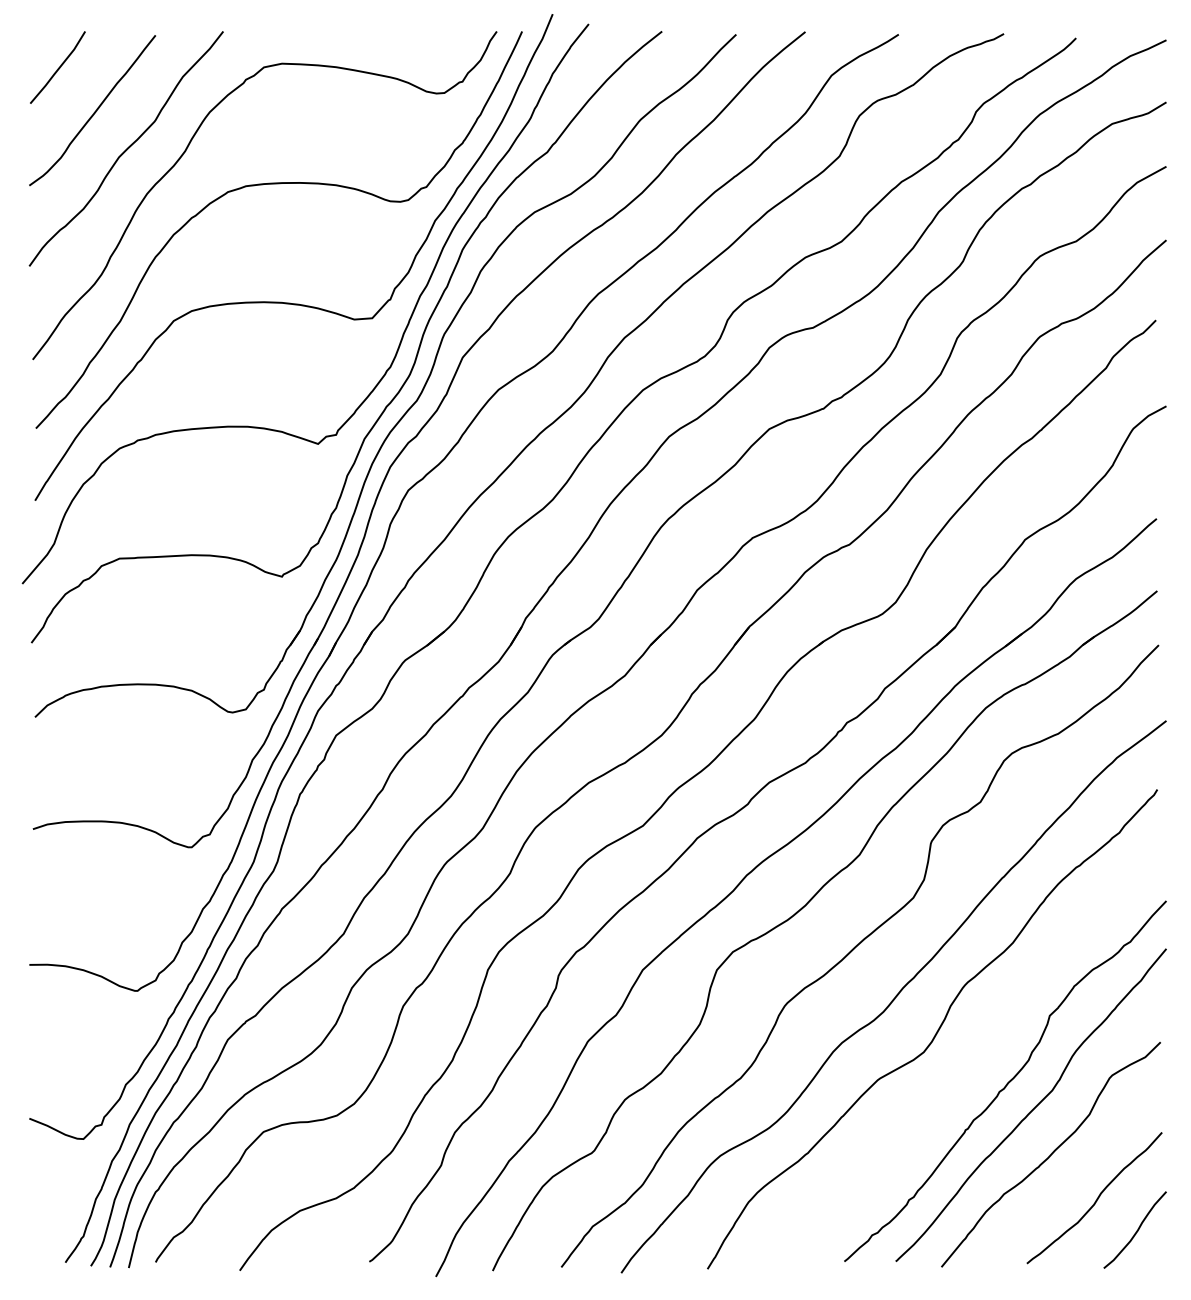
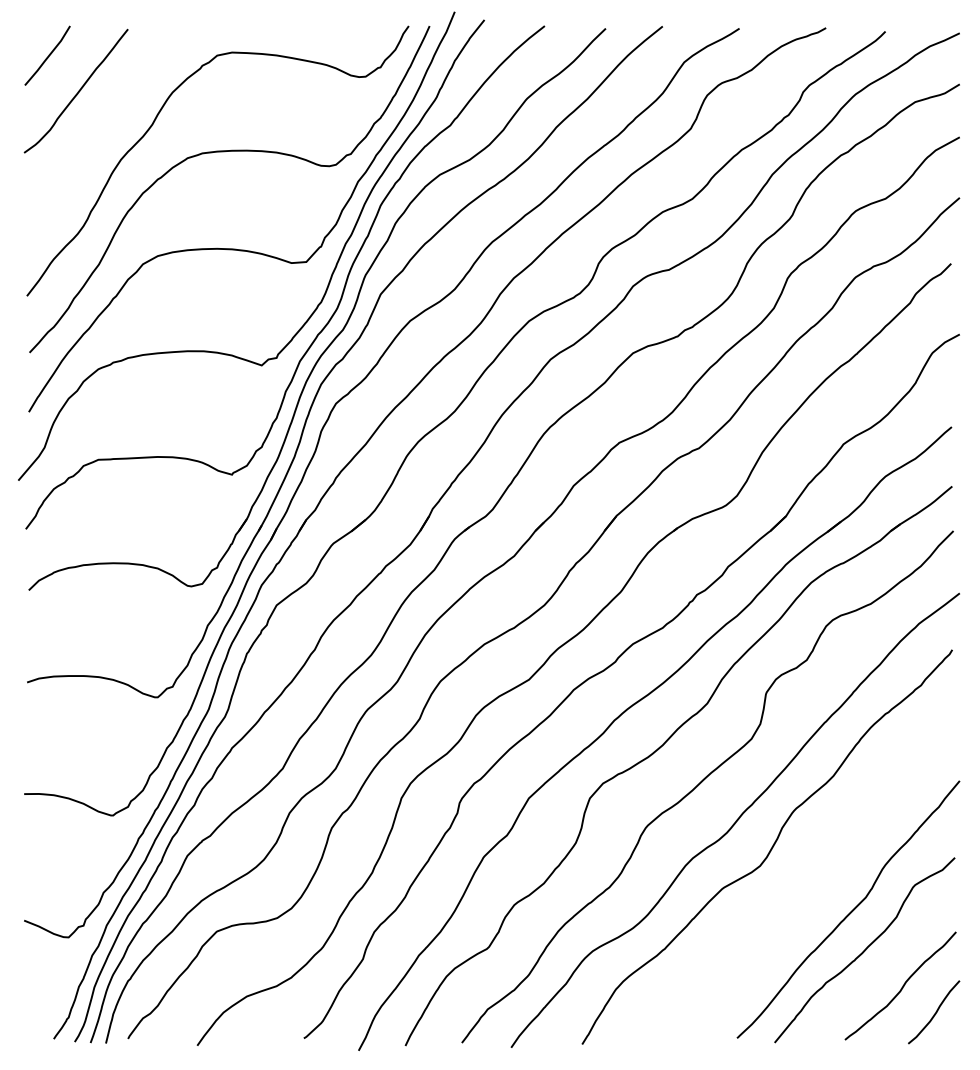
curve: (125, 148) -> (103, 122), removed
curve: (1008, 1082) -> (829, 890), removed

